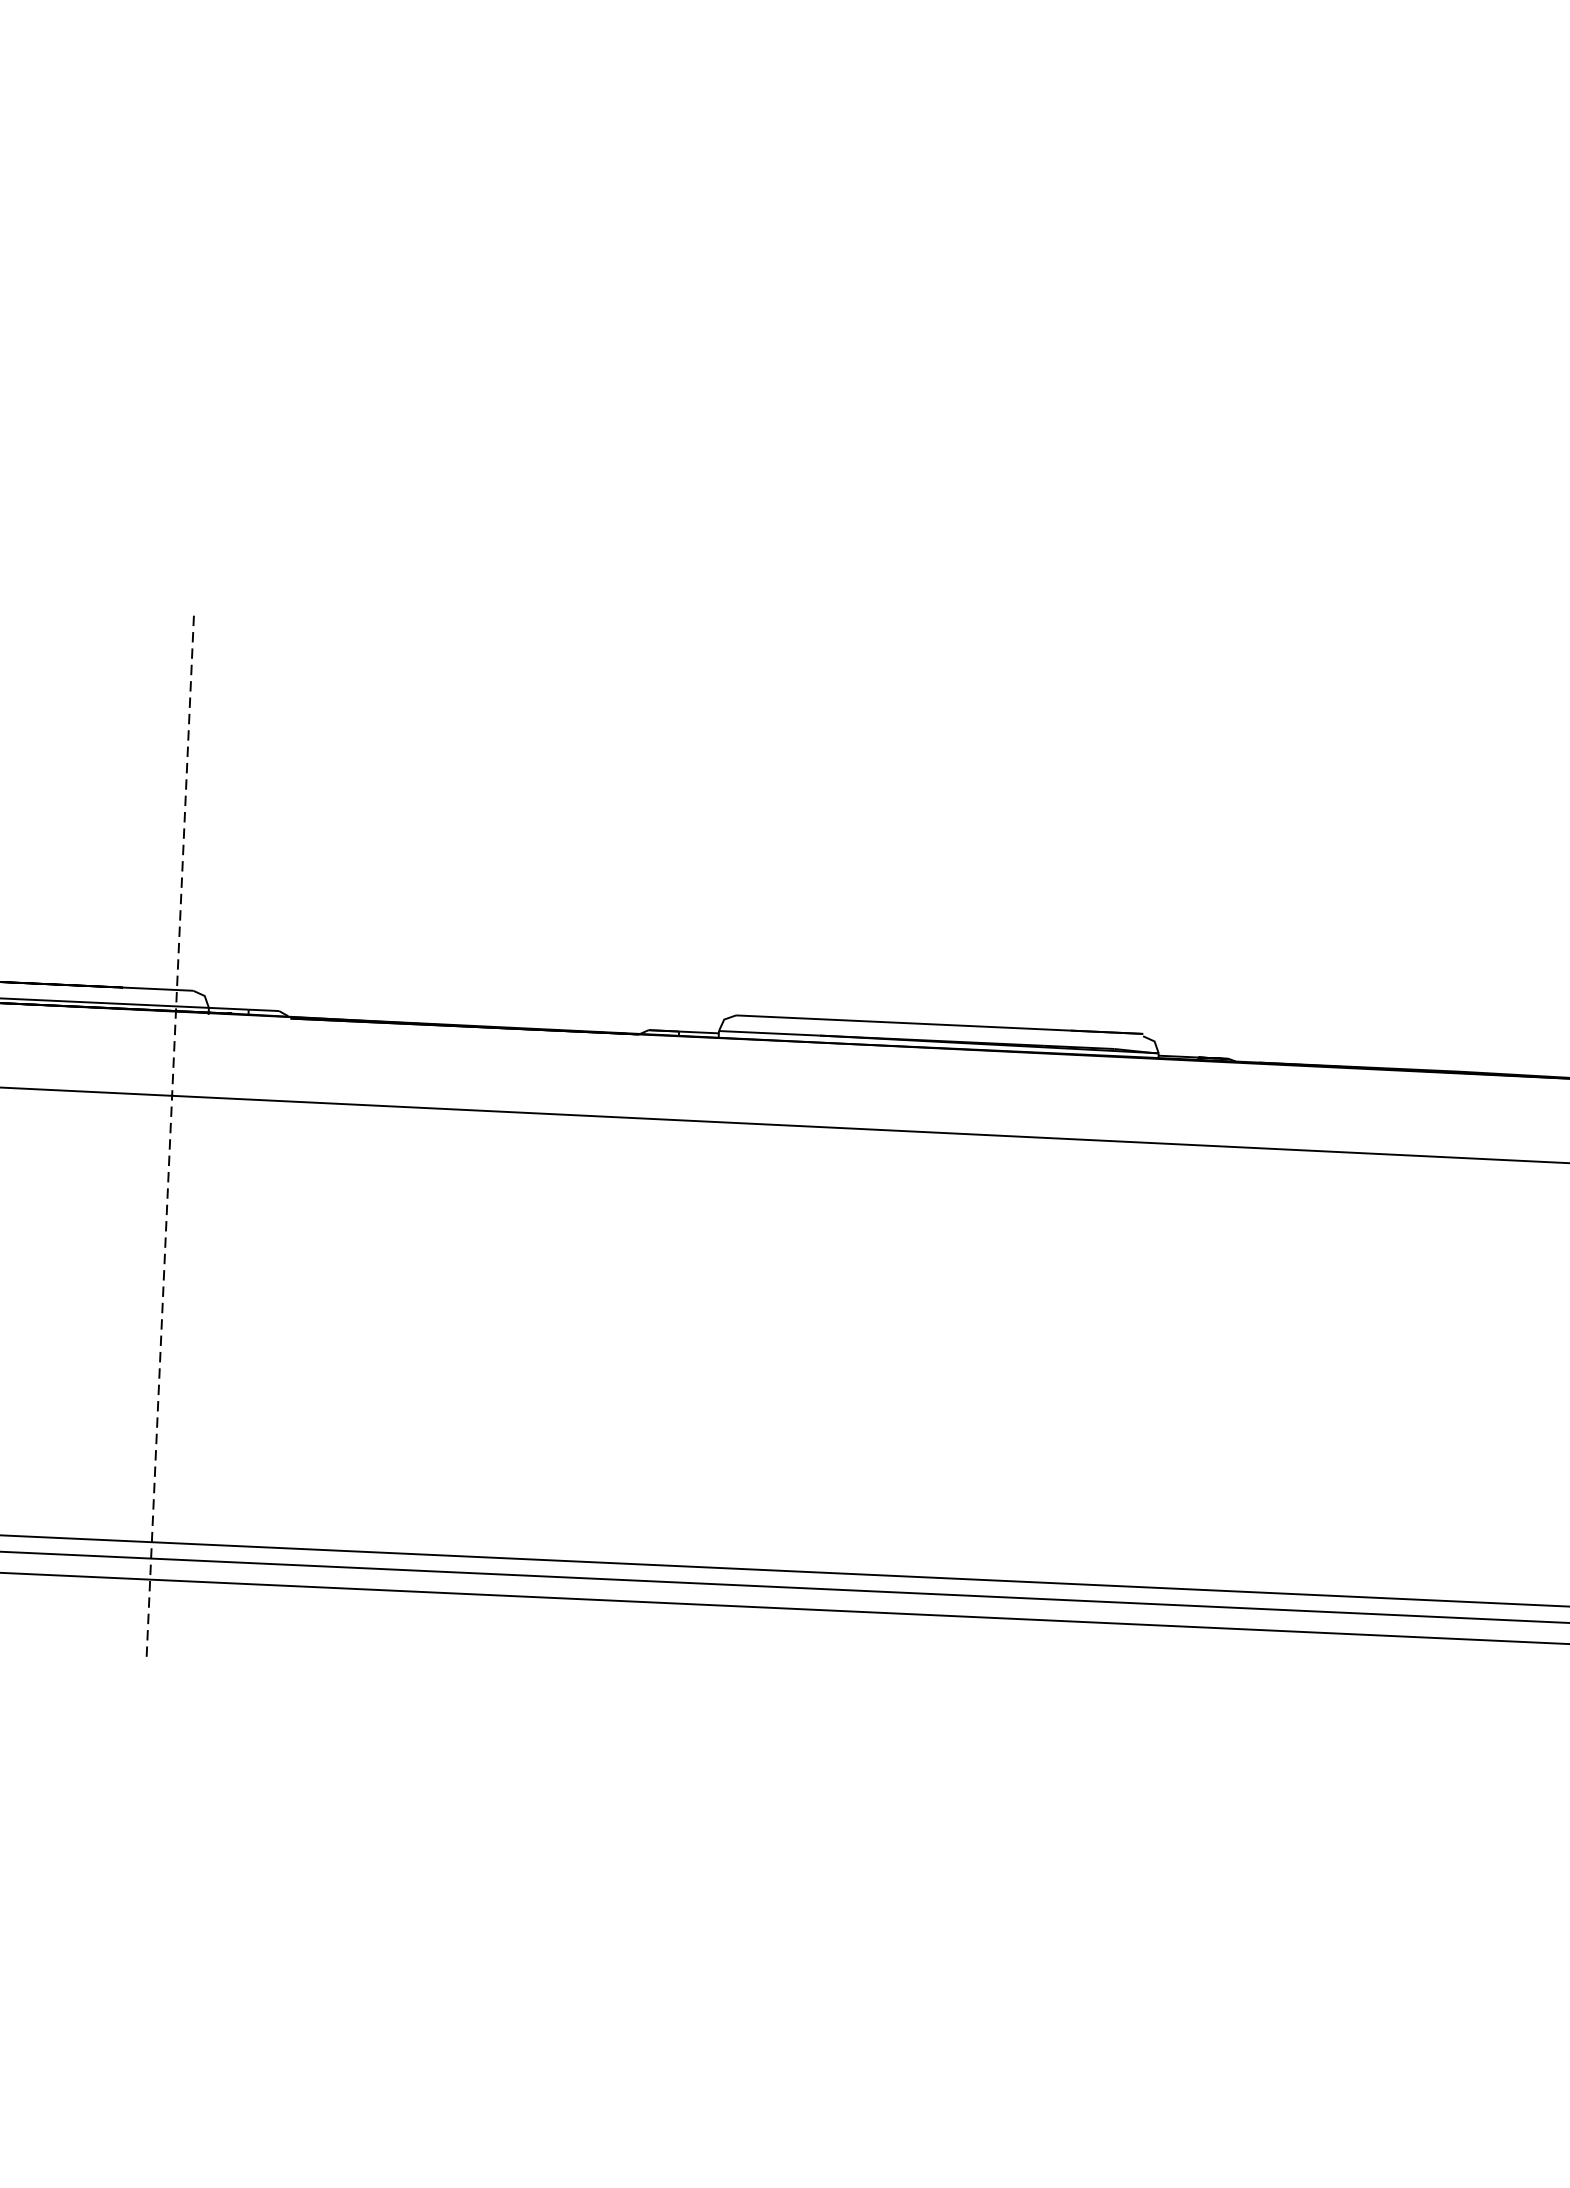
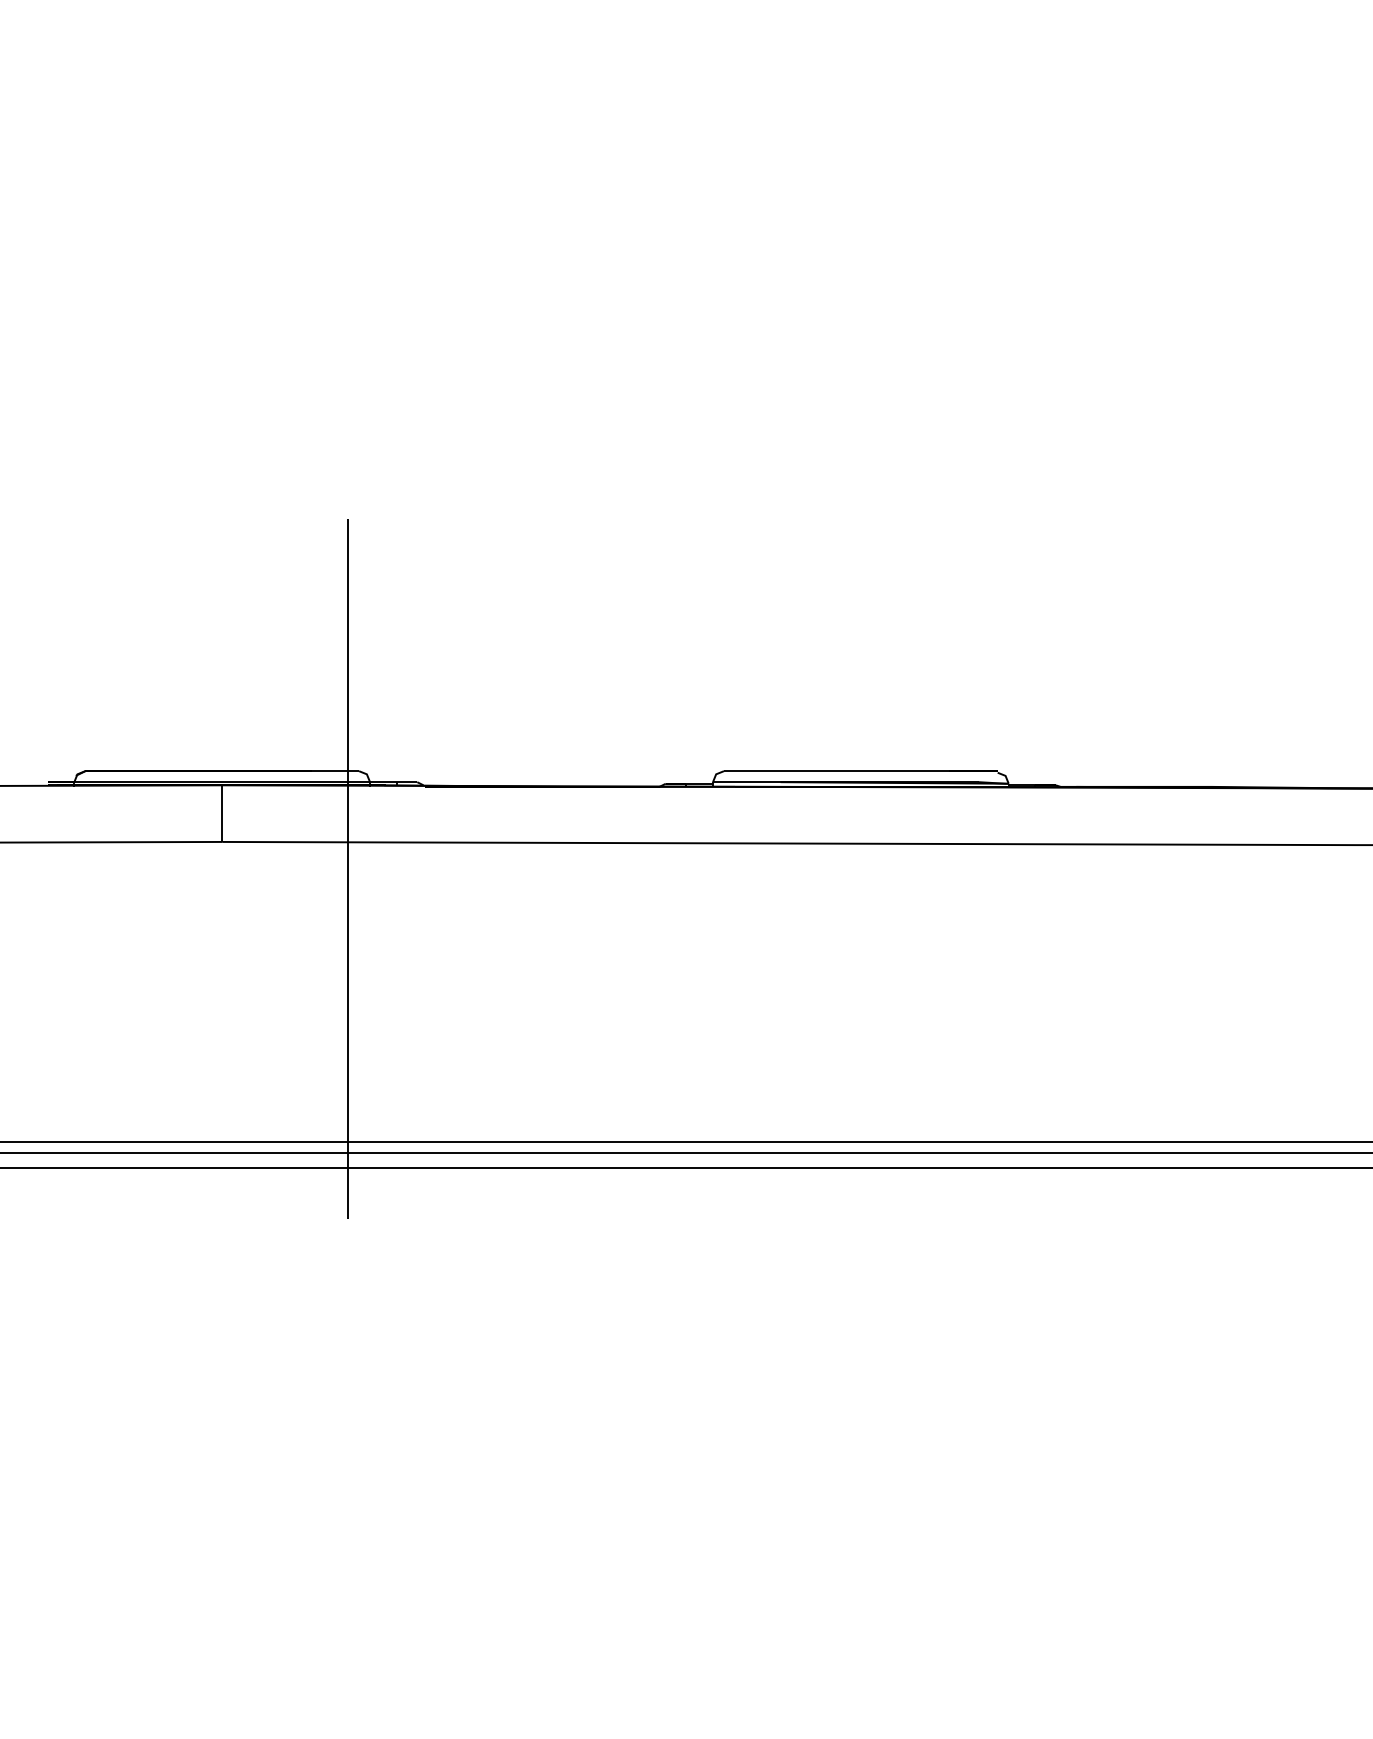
line: (170, 1136) -> (348, 869), dashed -> solid

